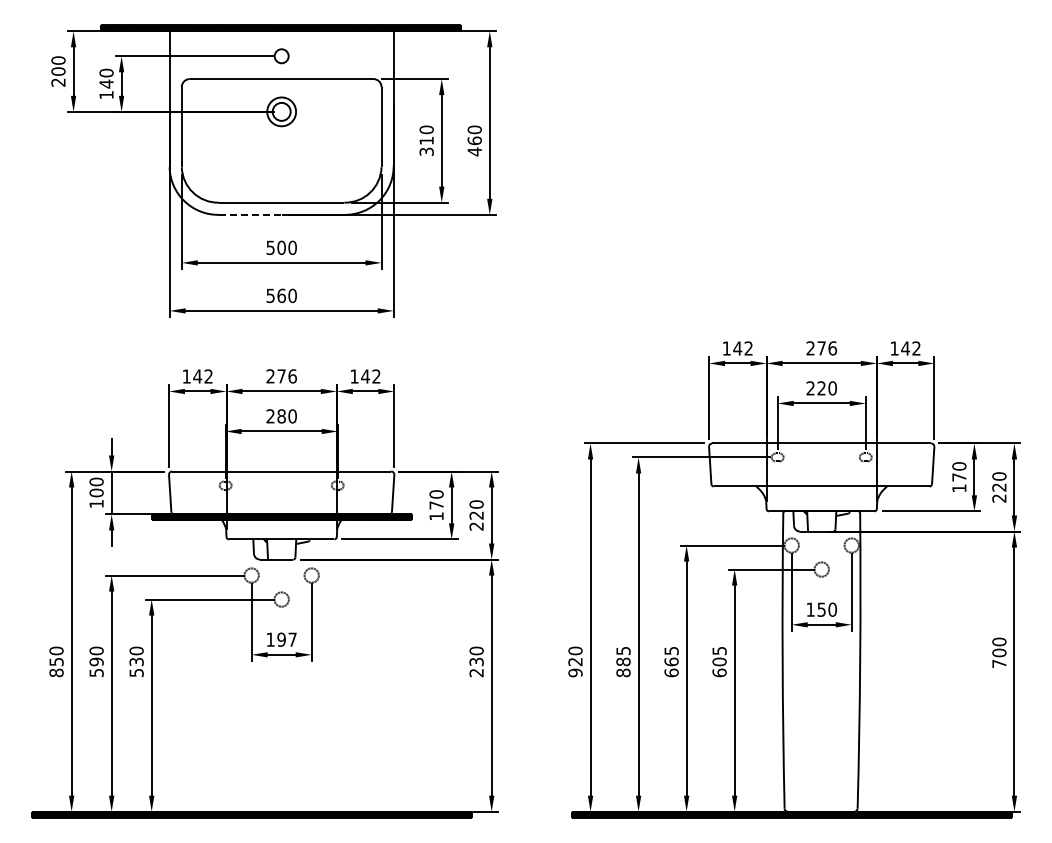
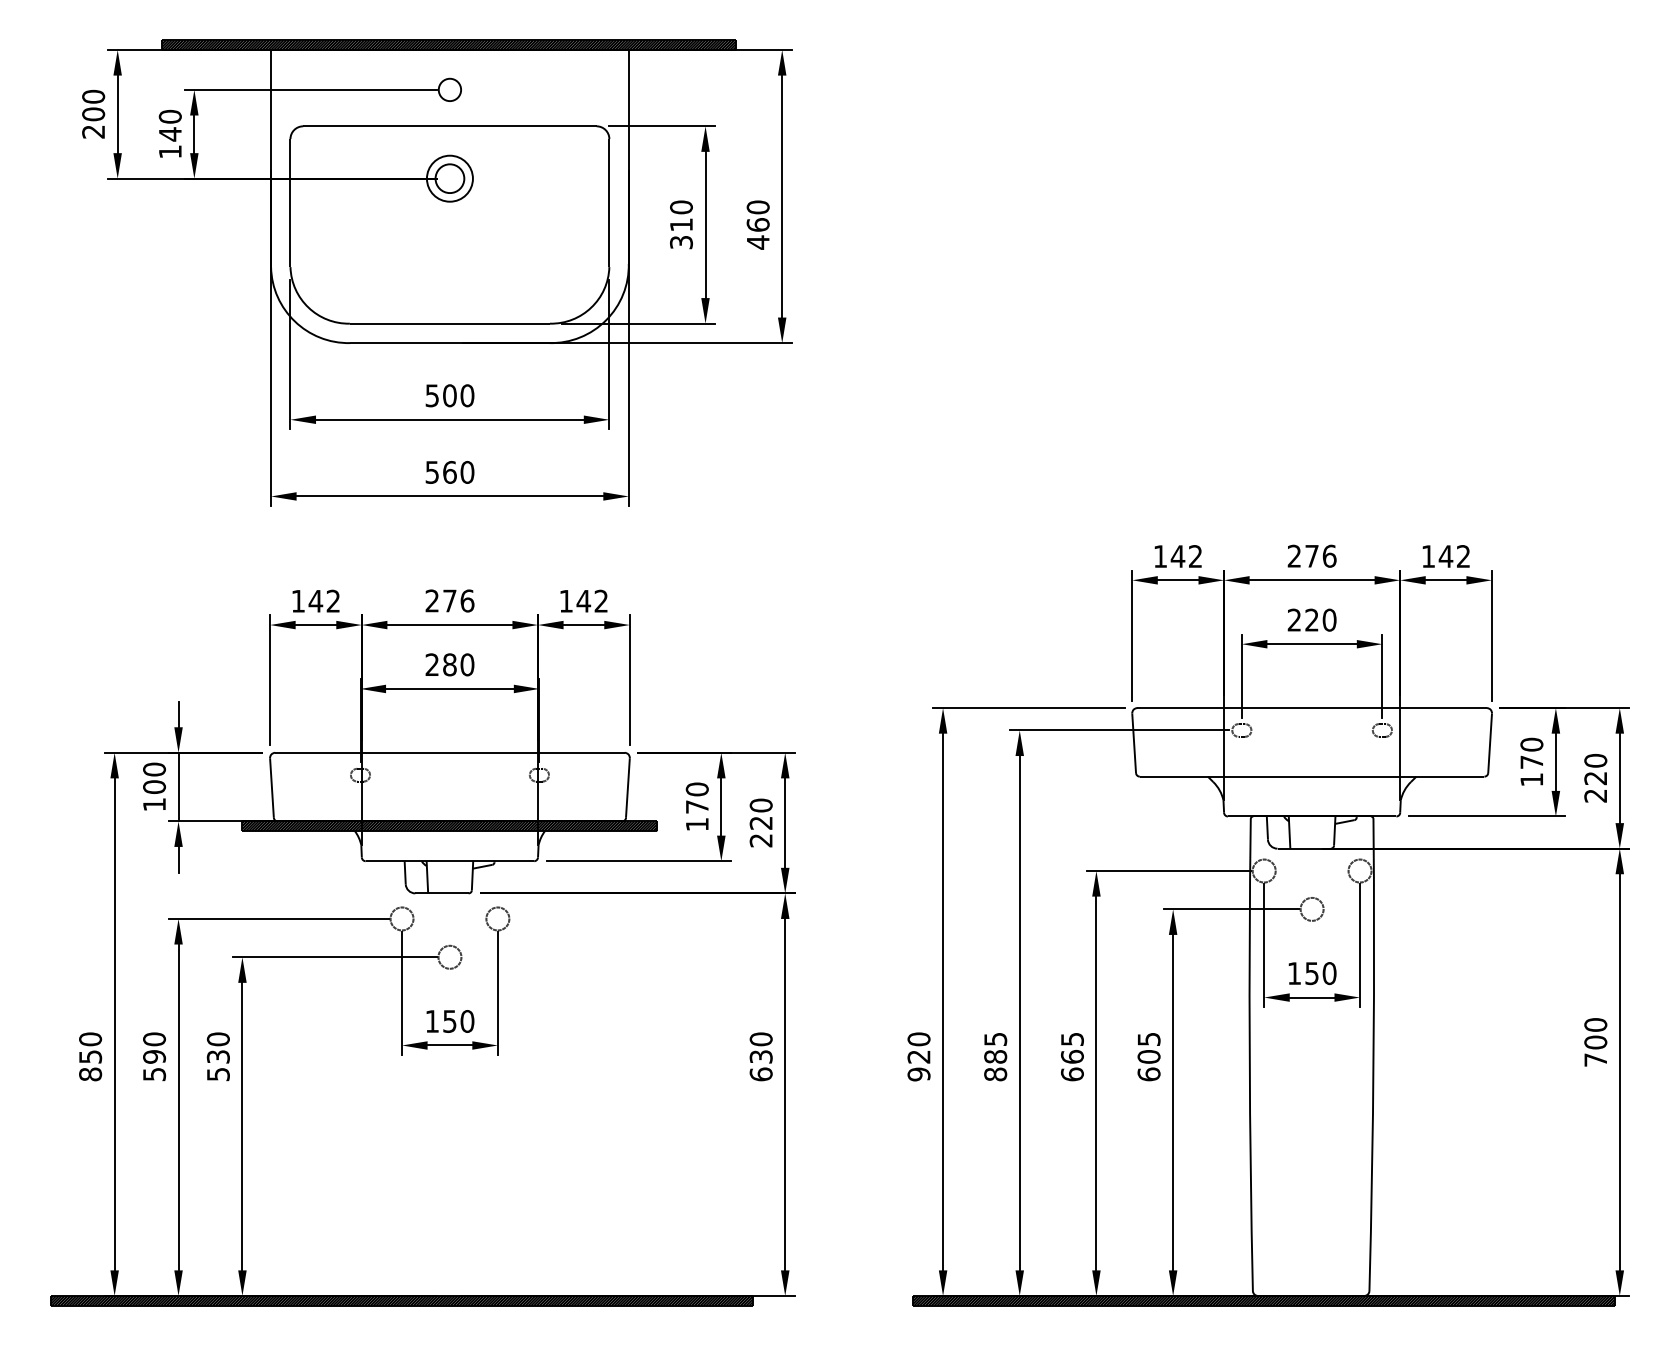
line: (250, 214) -> (400, 342), dashed -> solid
text: (286, 639) -> (457, 1021), 197 -> 150
text: (476, 672) -> (760, 1073), 230 -> 630

